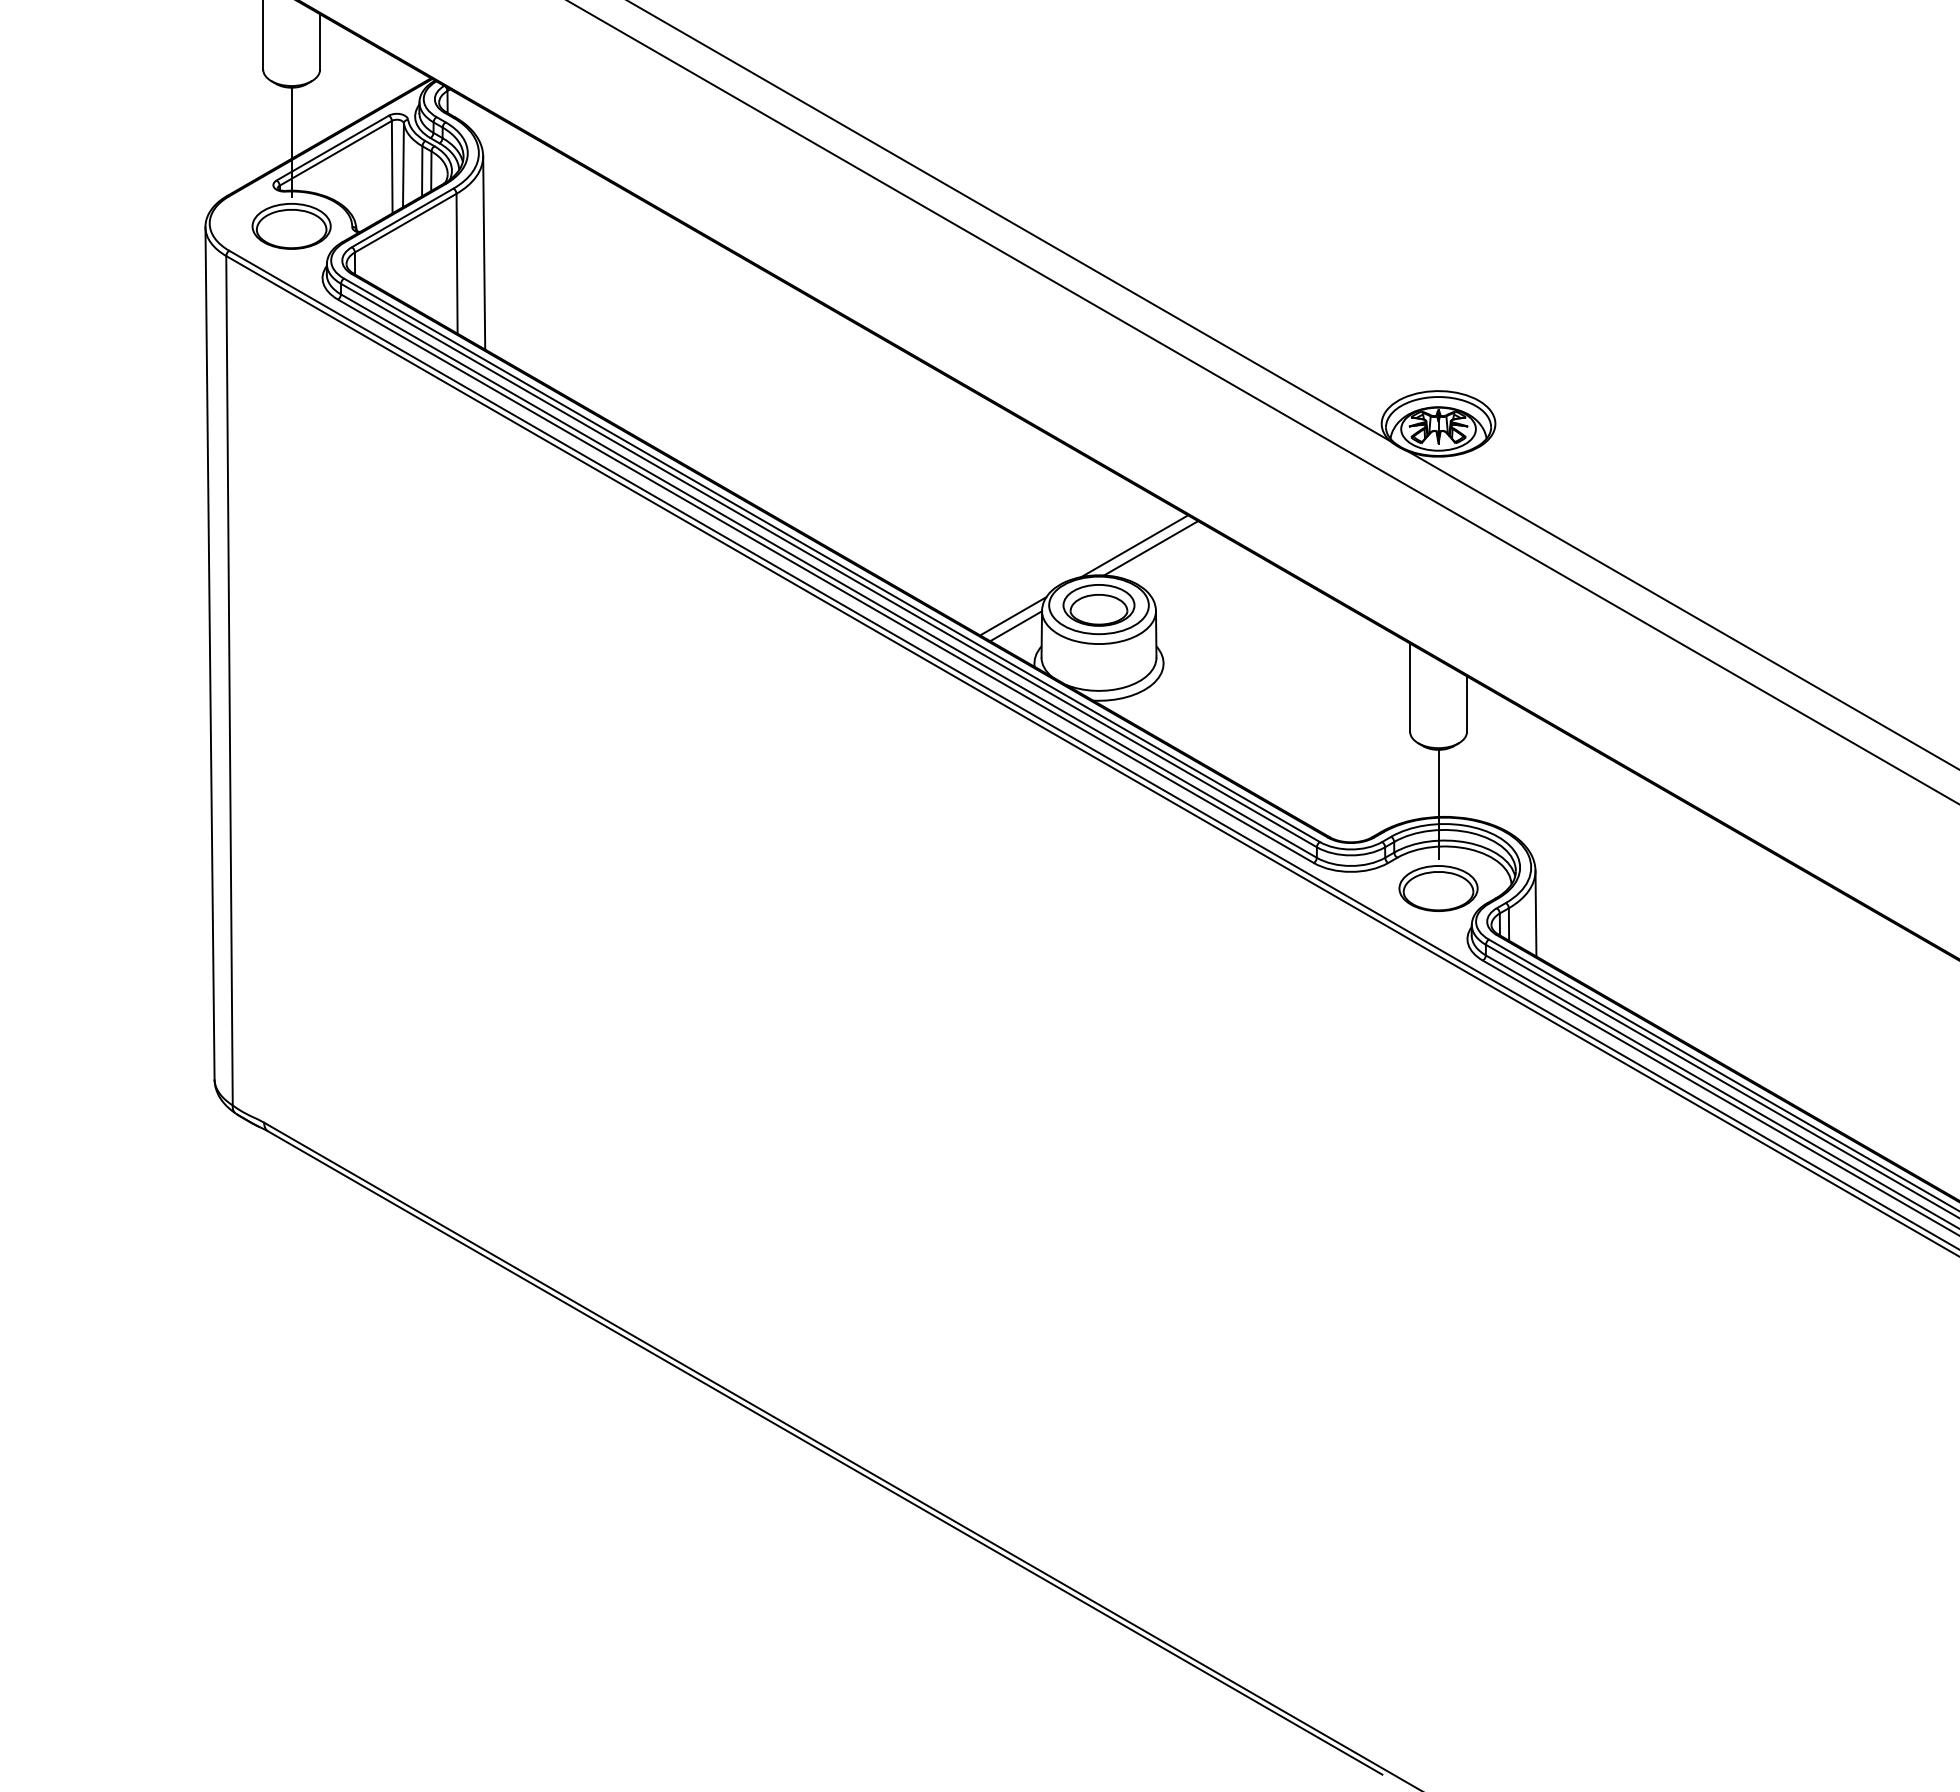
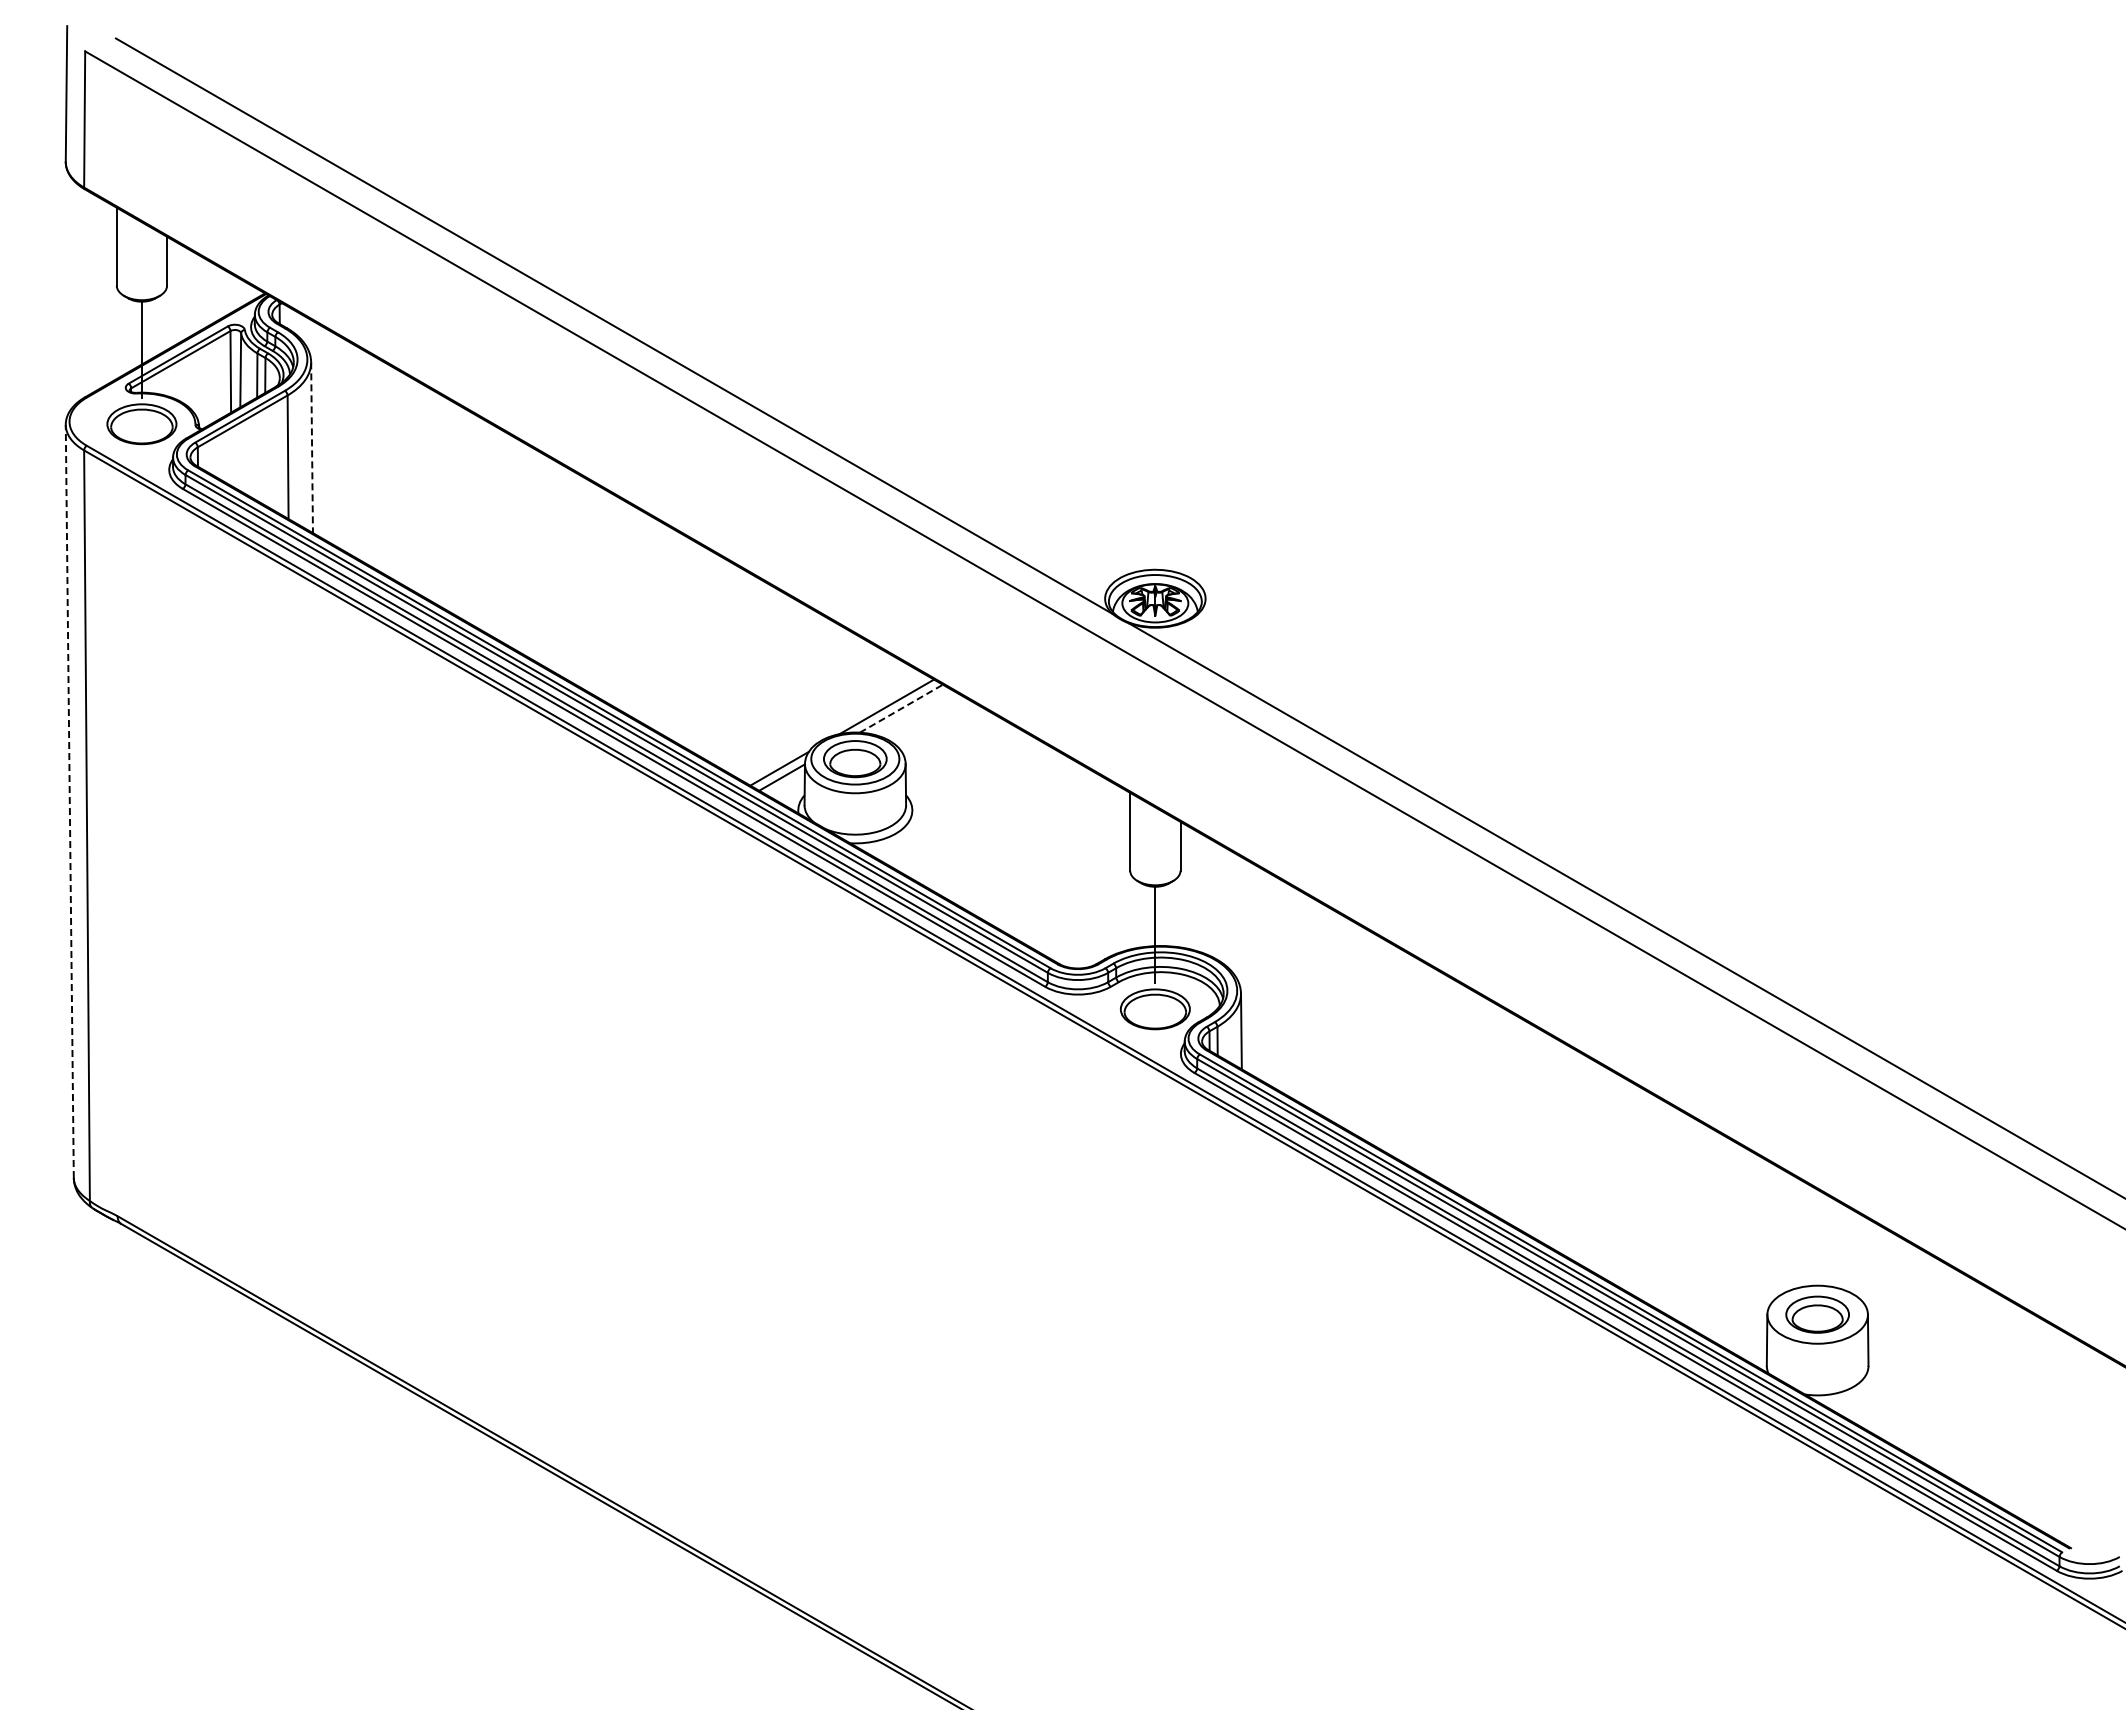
line: (484, 253) -> (312, 448), solid -> dashed
line: (1151, 548) -> (901, 708), solid -> dashed
line: (209, 653) -> (69, 801), solid -> dashed

